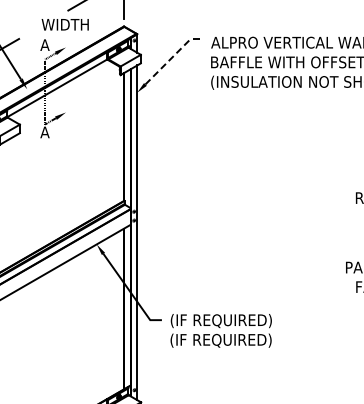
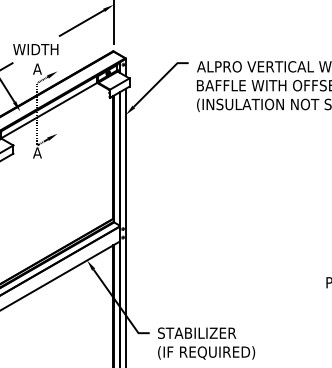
text: (64, 24) -> (35, 49), moved
line: (172, 57) -> (159, 81), dashed -> solid
text: (220, 321) -> (205, 334), (IF REQUIRED) -> STABILIZER

